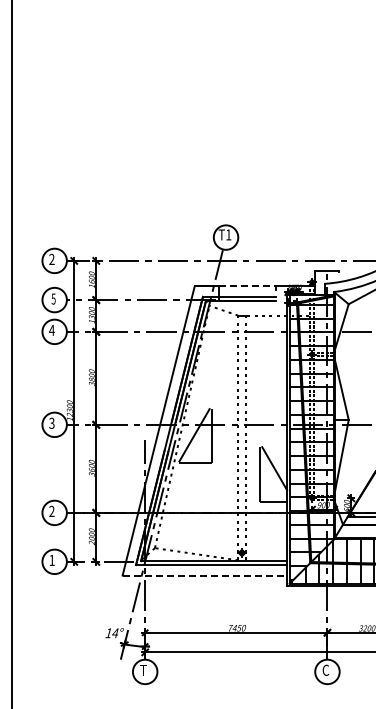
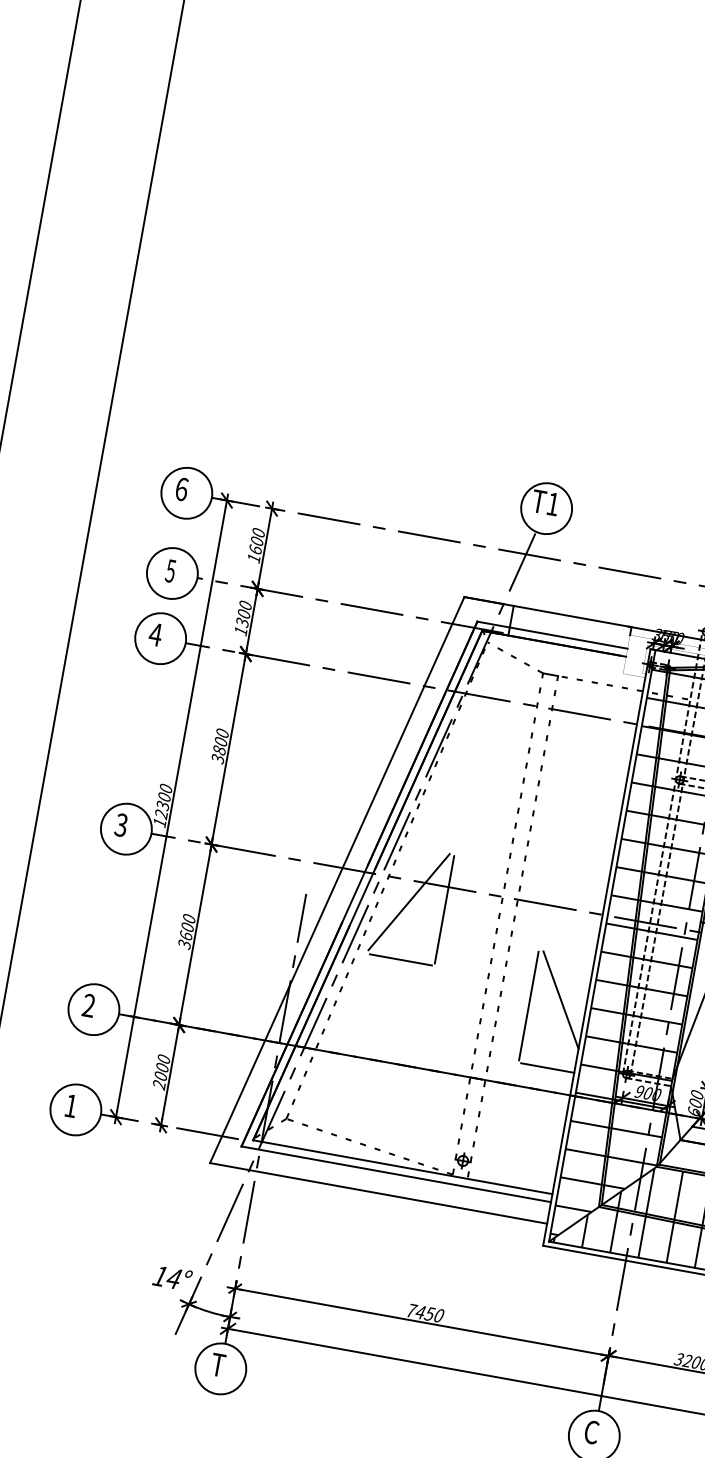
text: (51, 259) -> (180, 489), 2 -> 6
line: (247, 286) -> (572, 616), dashed -> solid
line: (205, 575) -> (379, 1193), dashed -> solid

